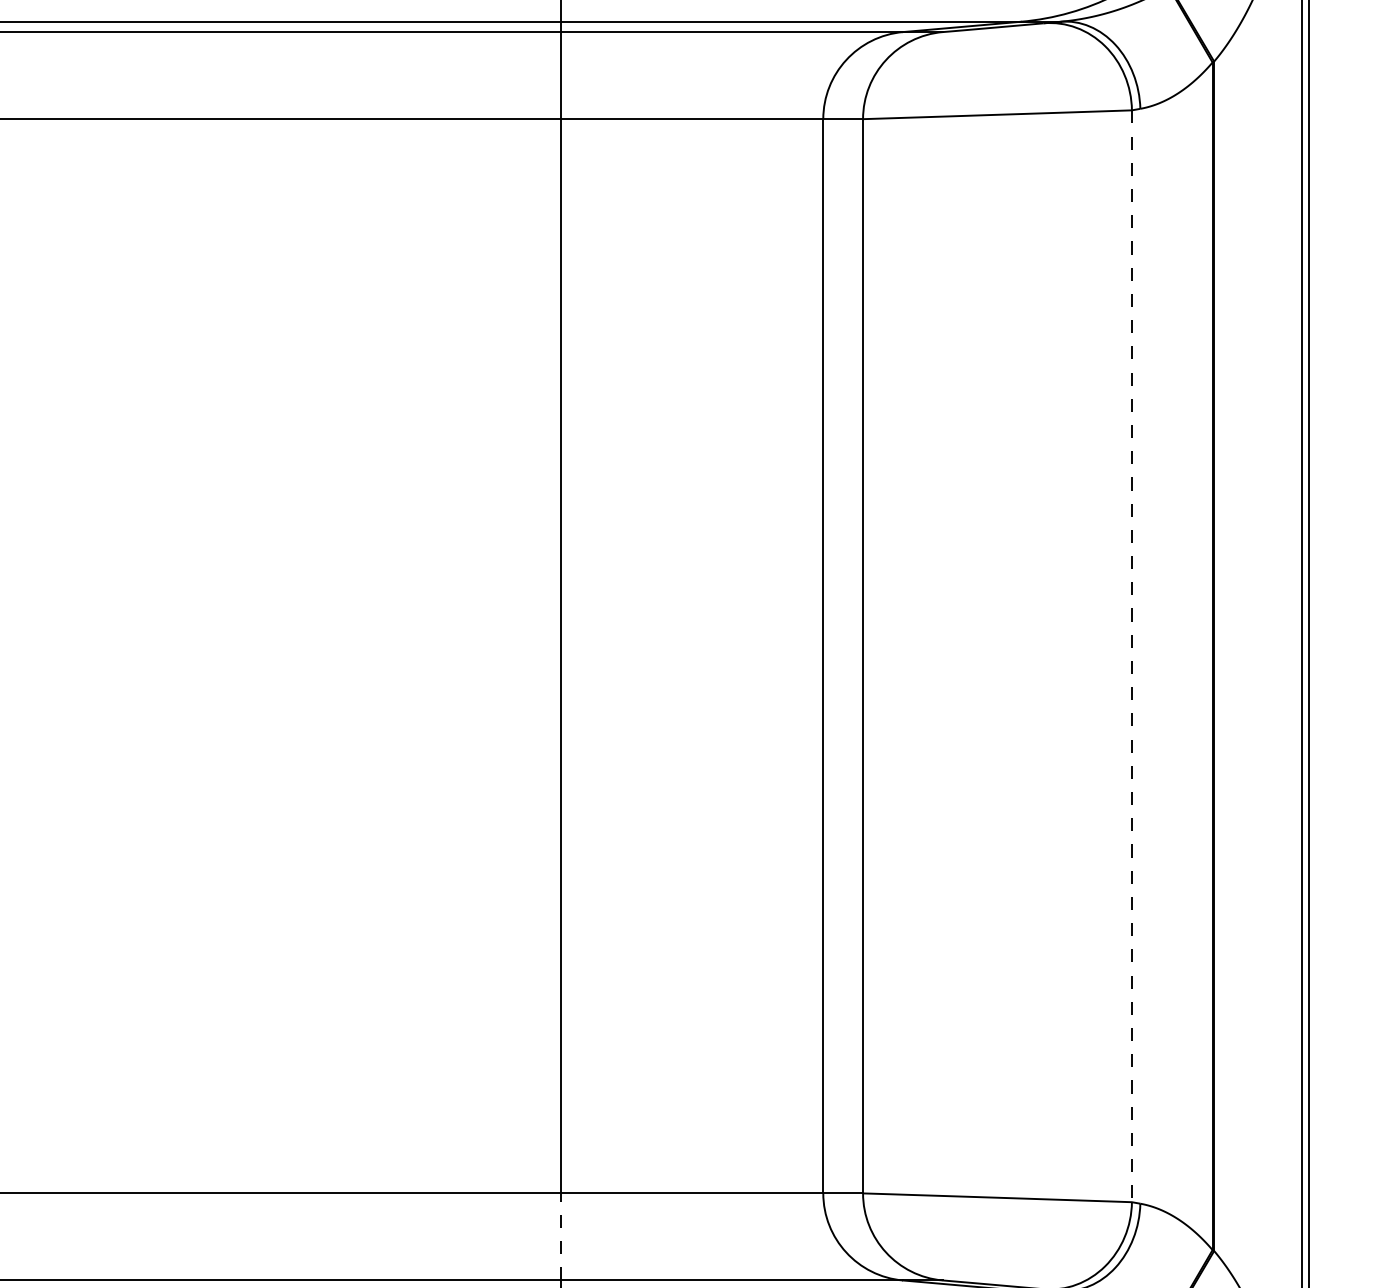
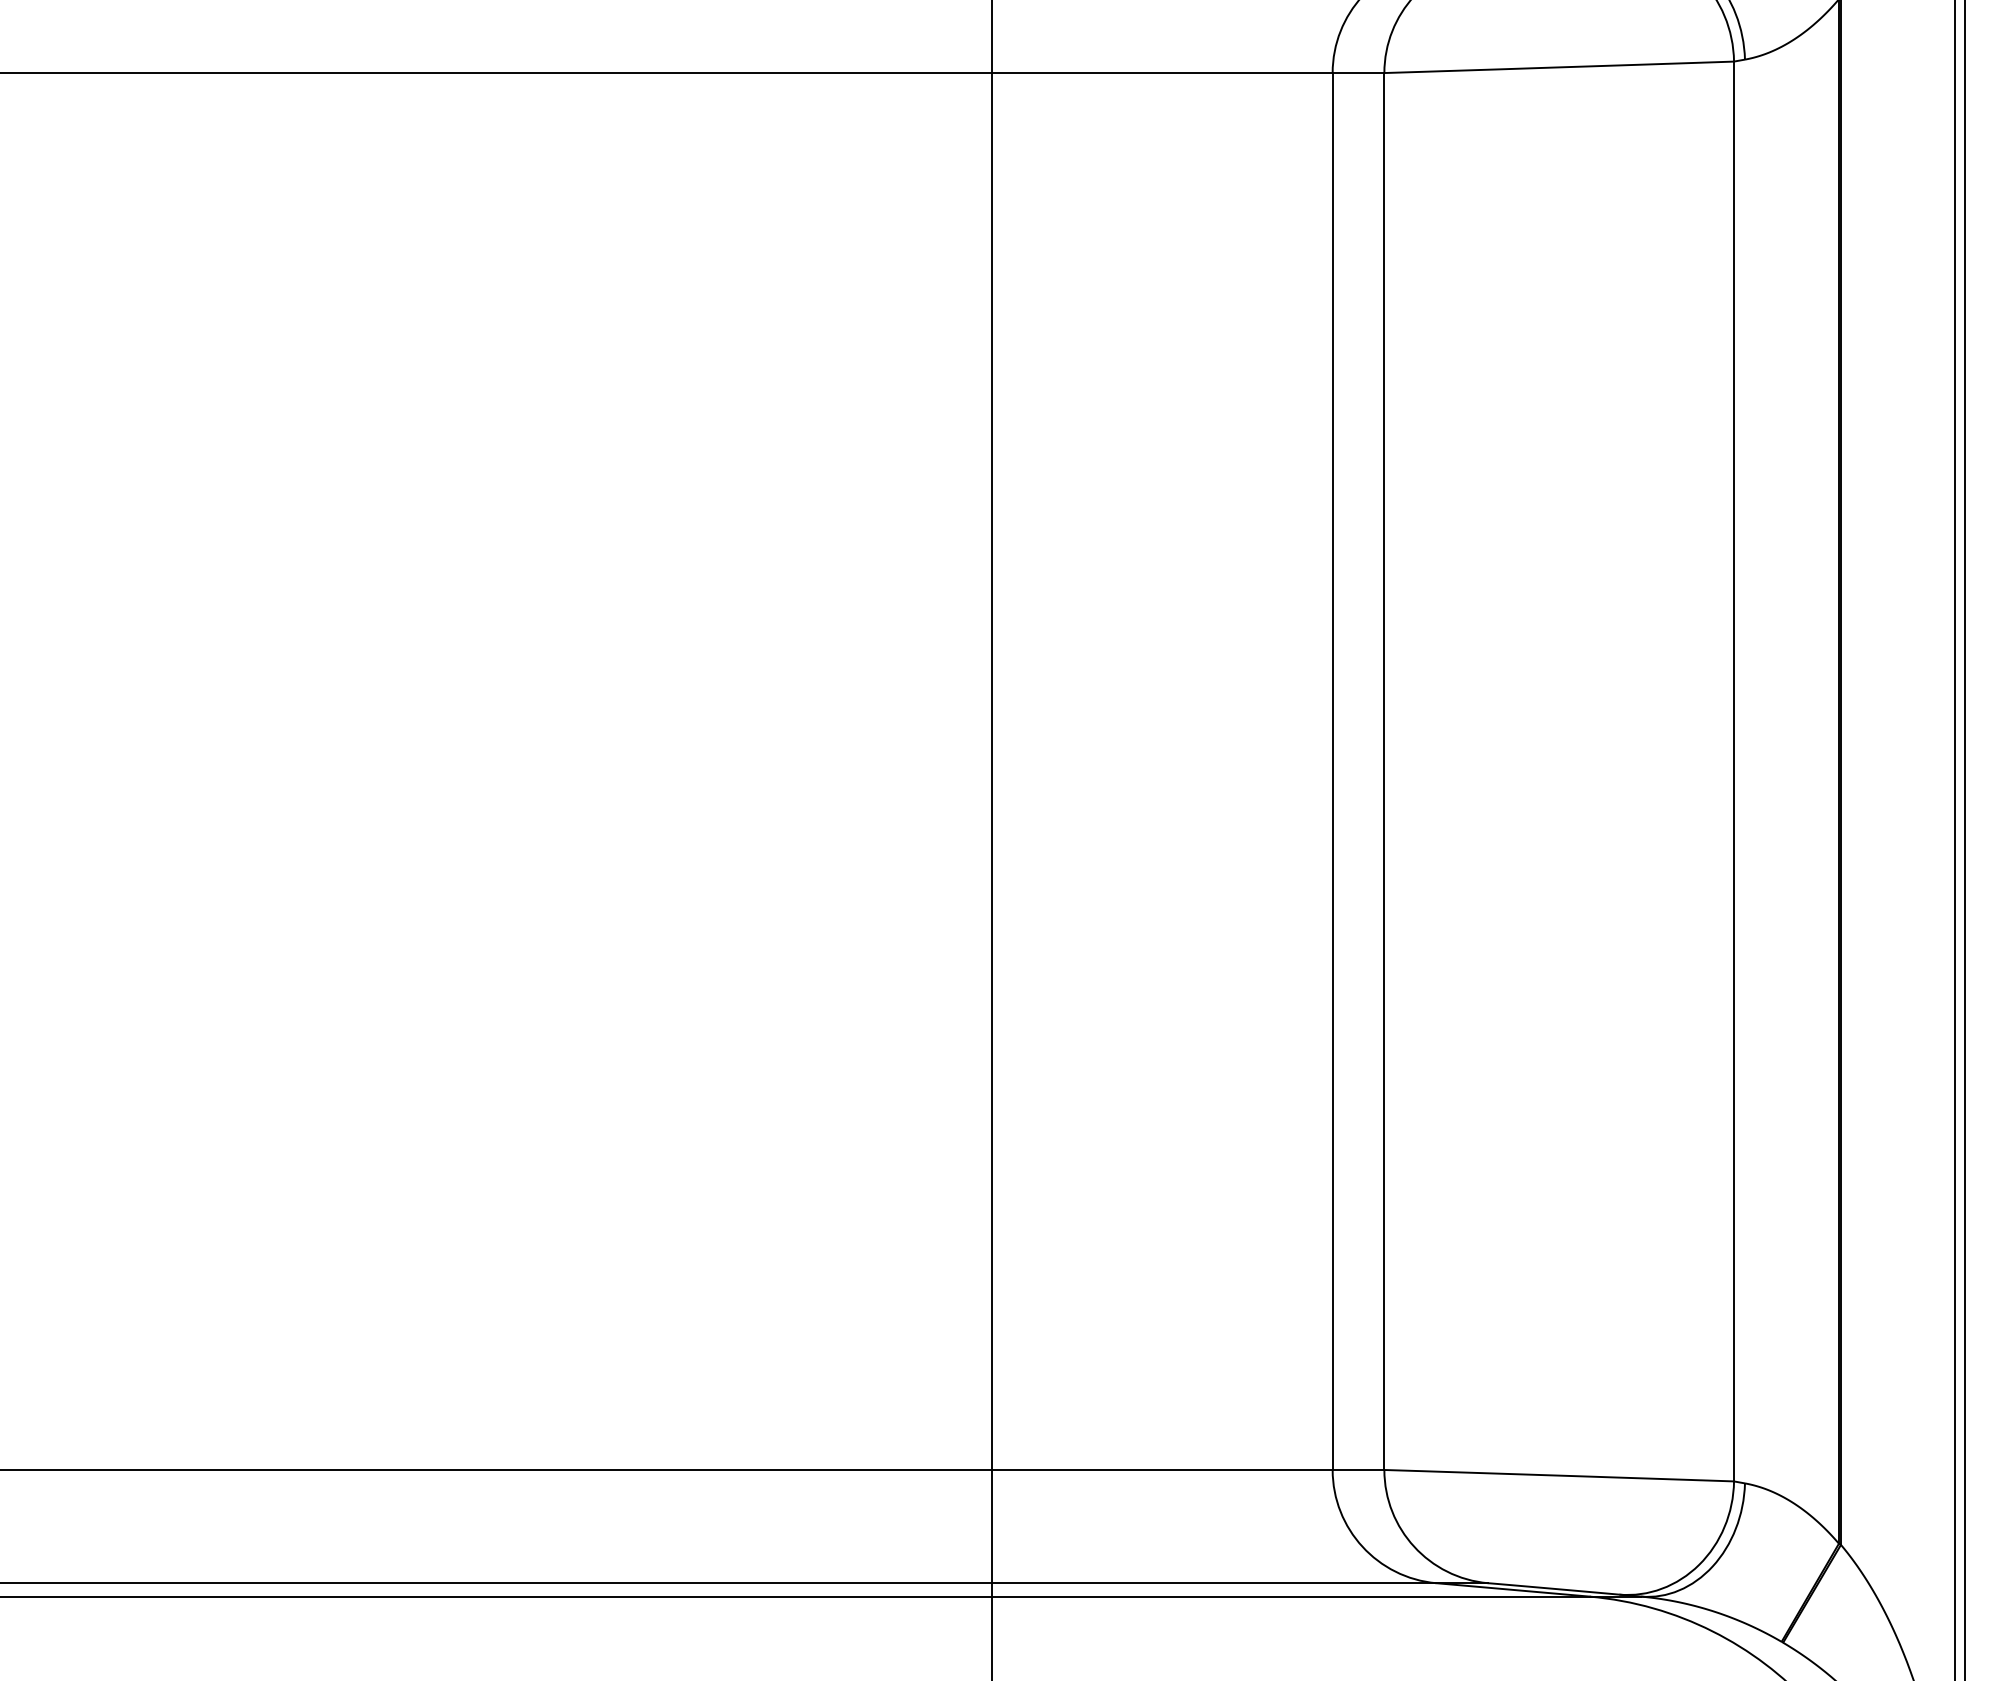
line: (1132, 656) -> (1734, 771), dashed -> solid
line: (560, 1236) -> (991, 1526), dashed -> solid

